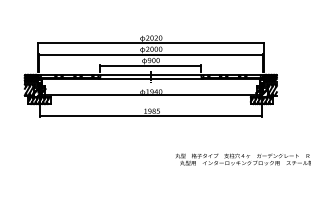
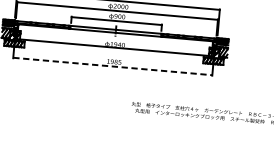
line: (151, 116) -> (113, 66), solid -> dashed

